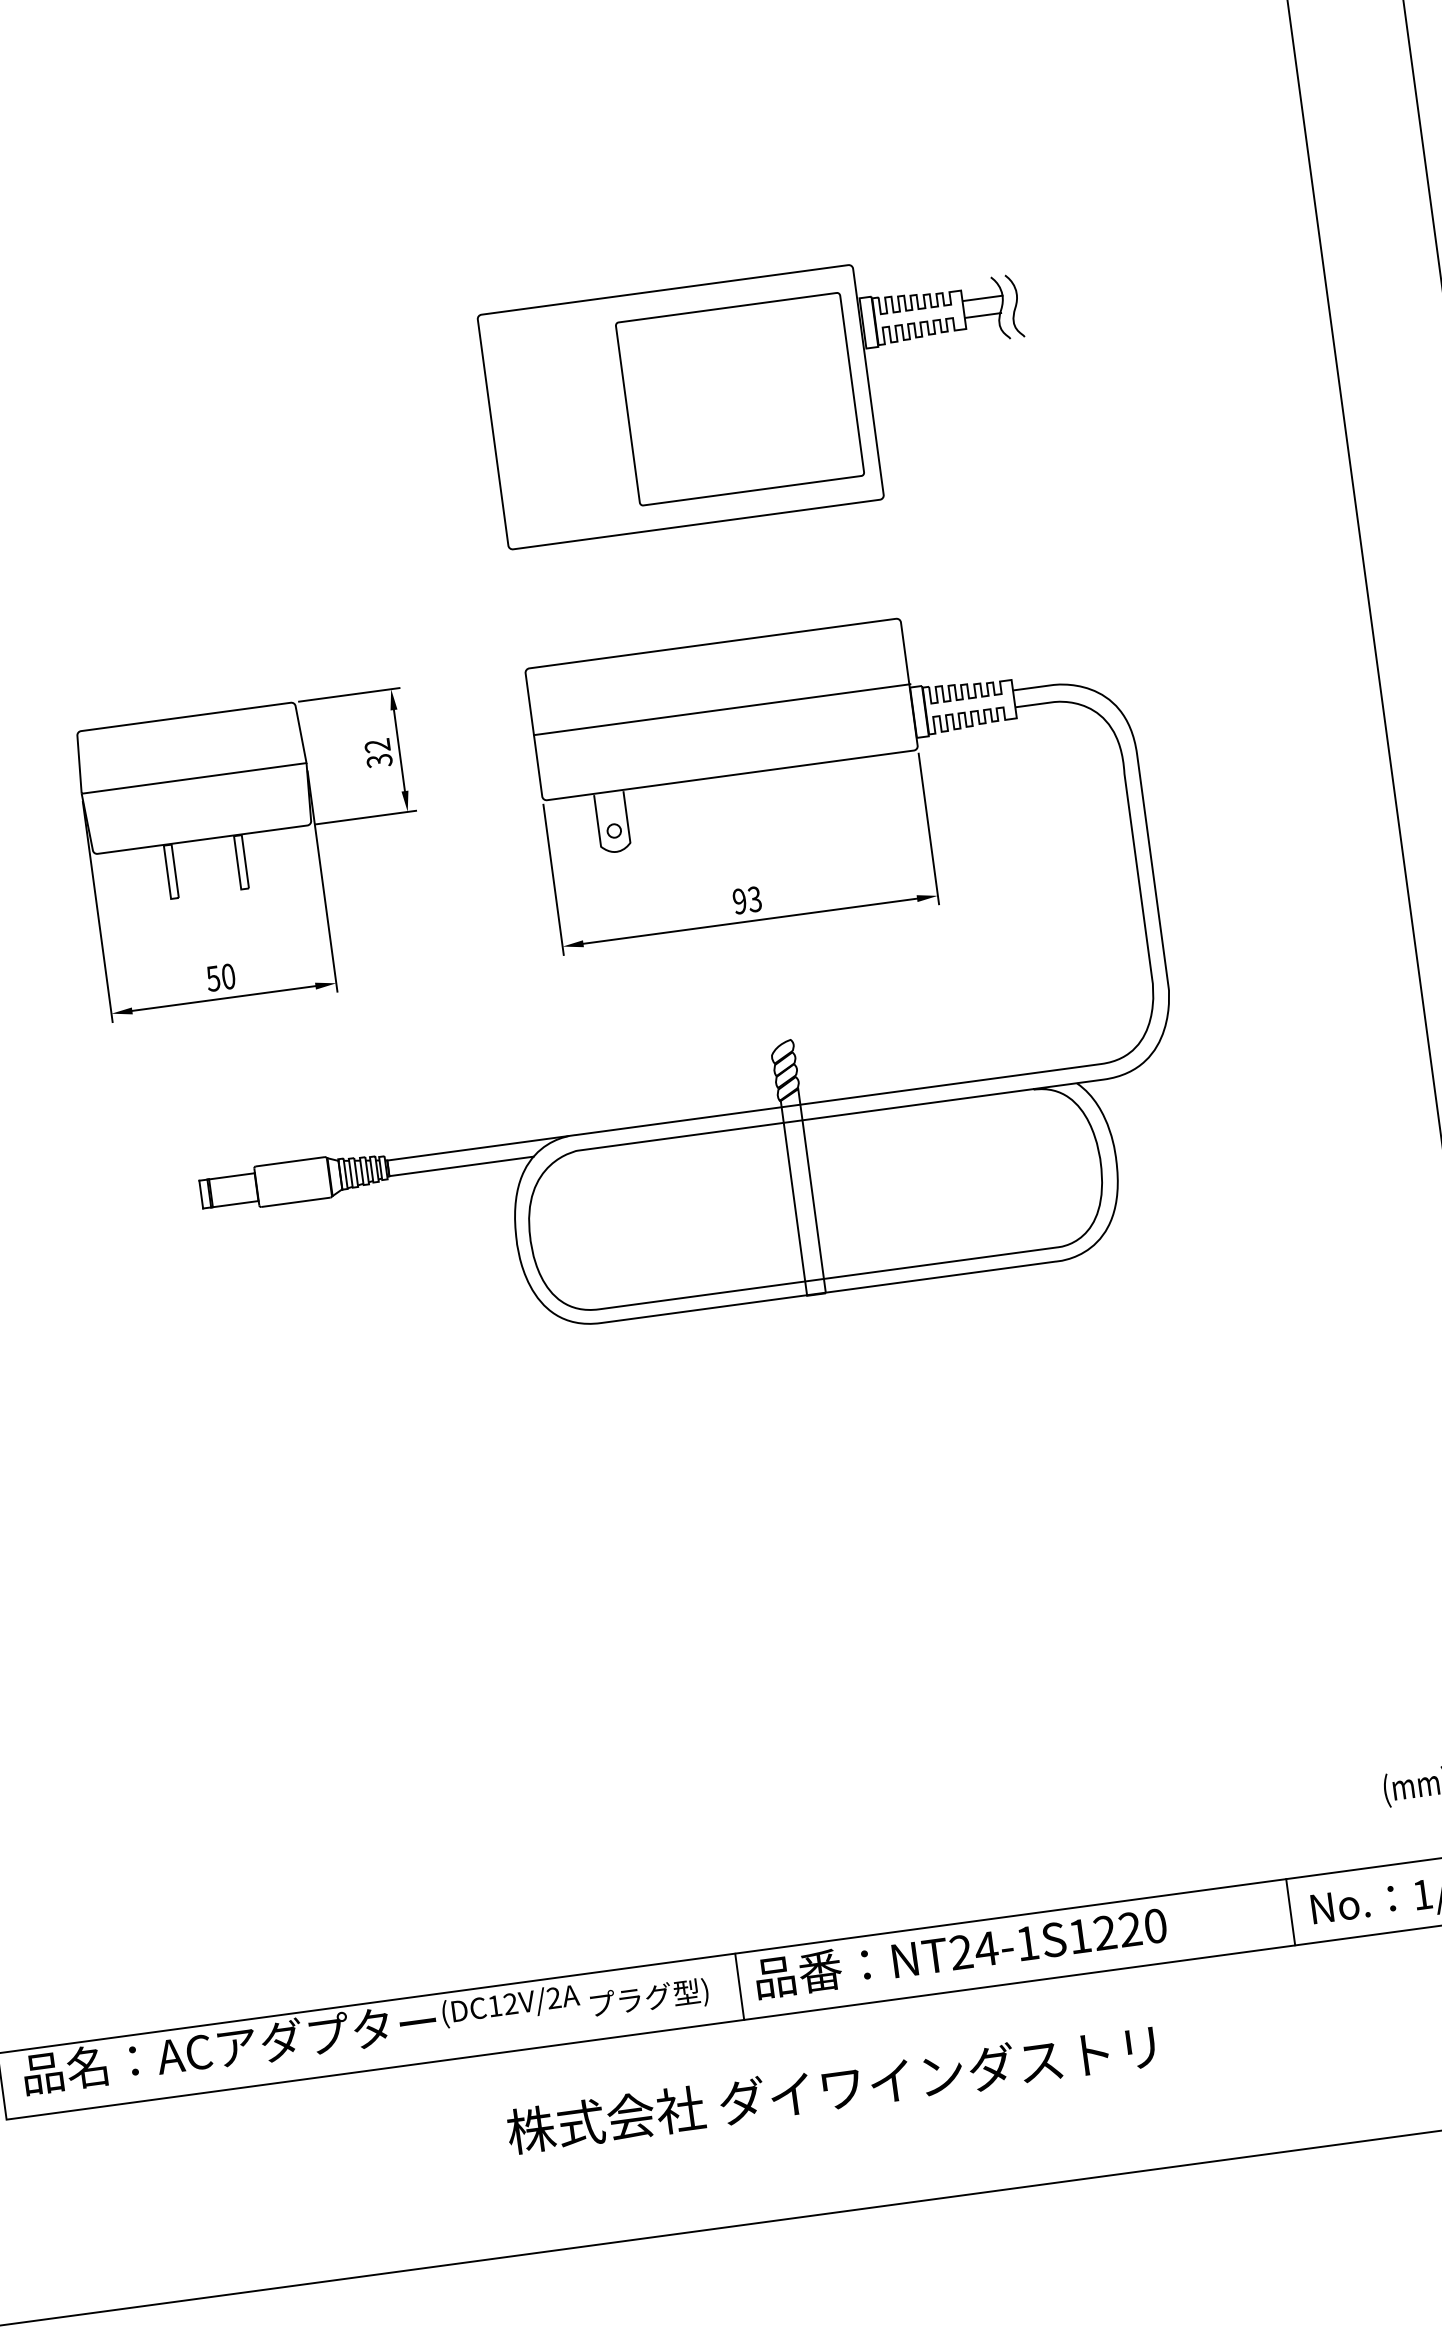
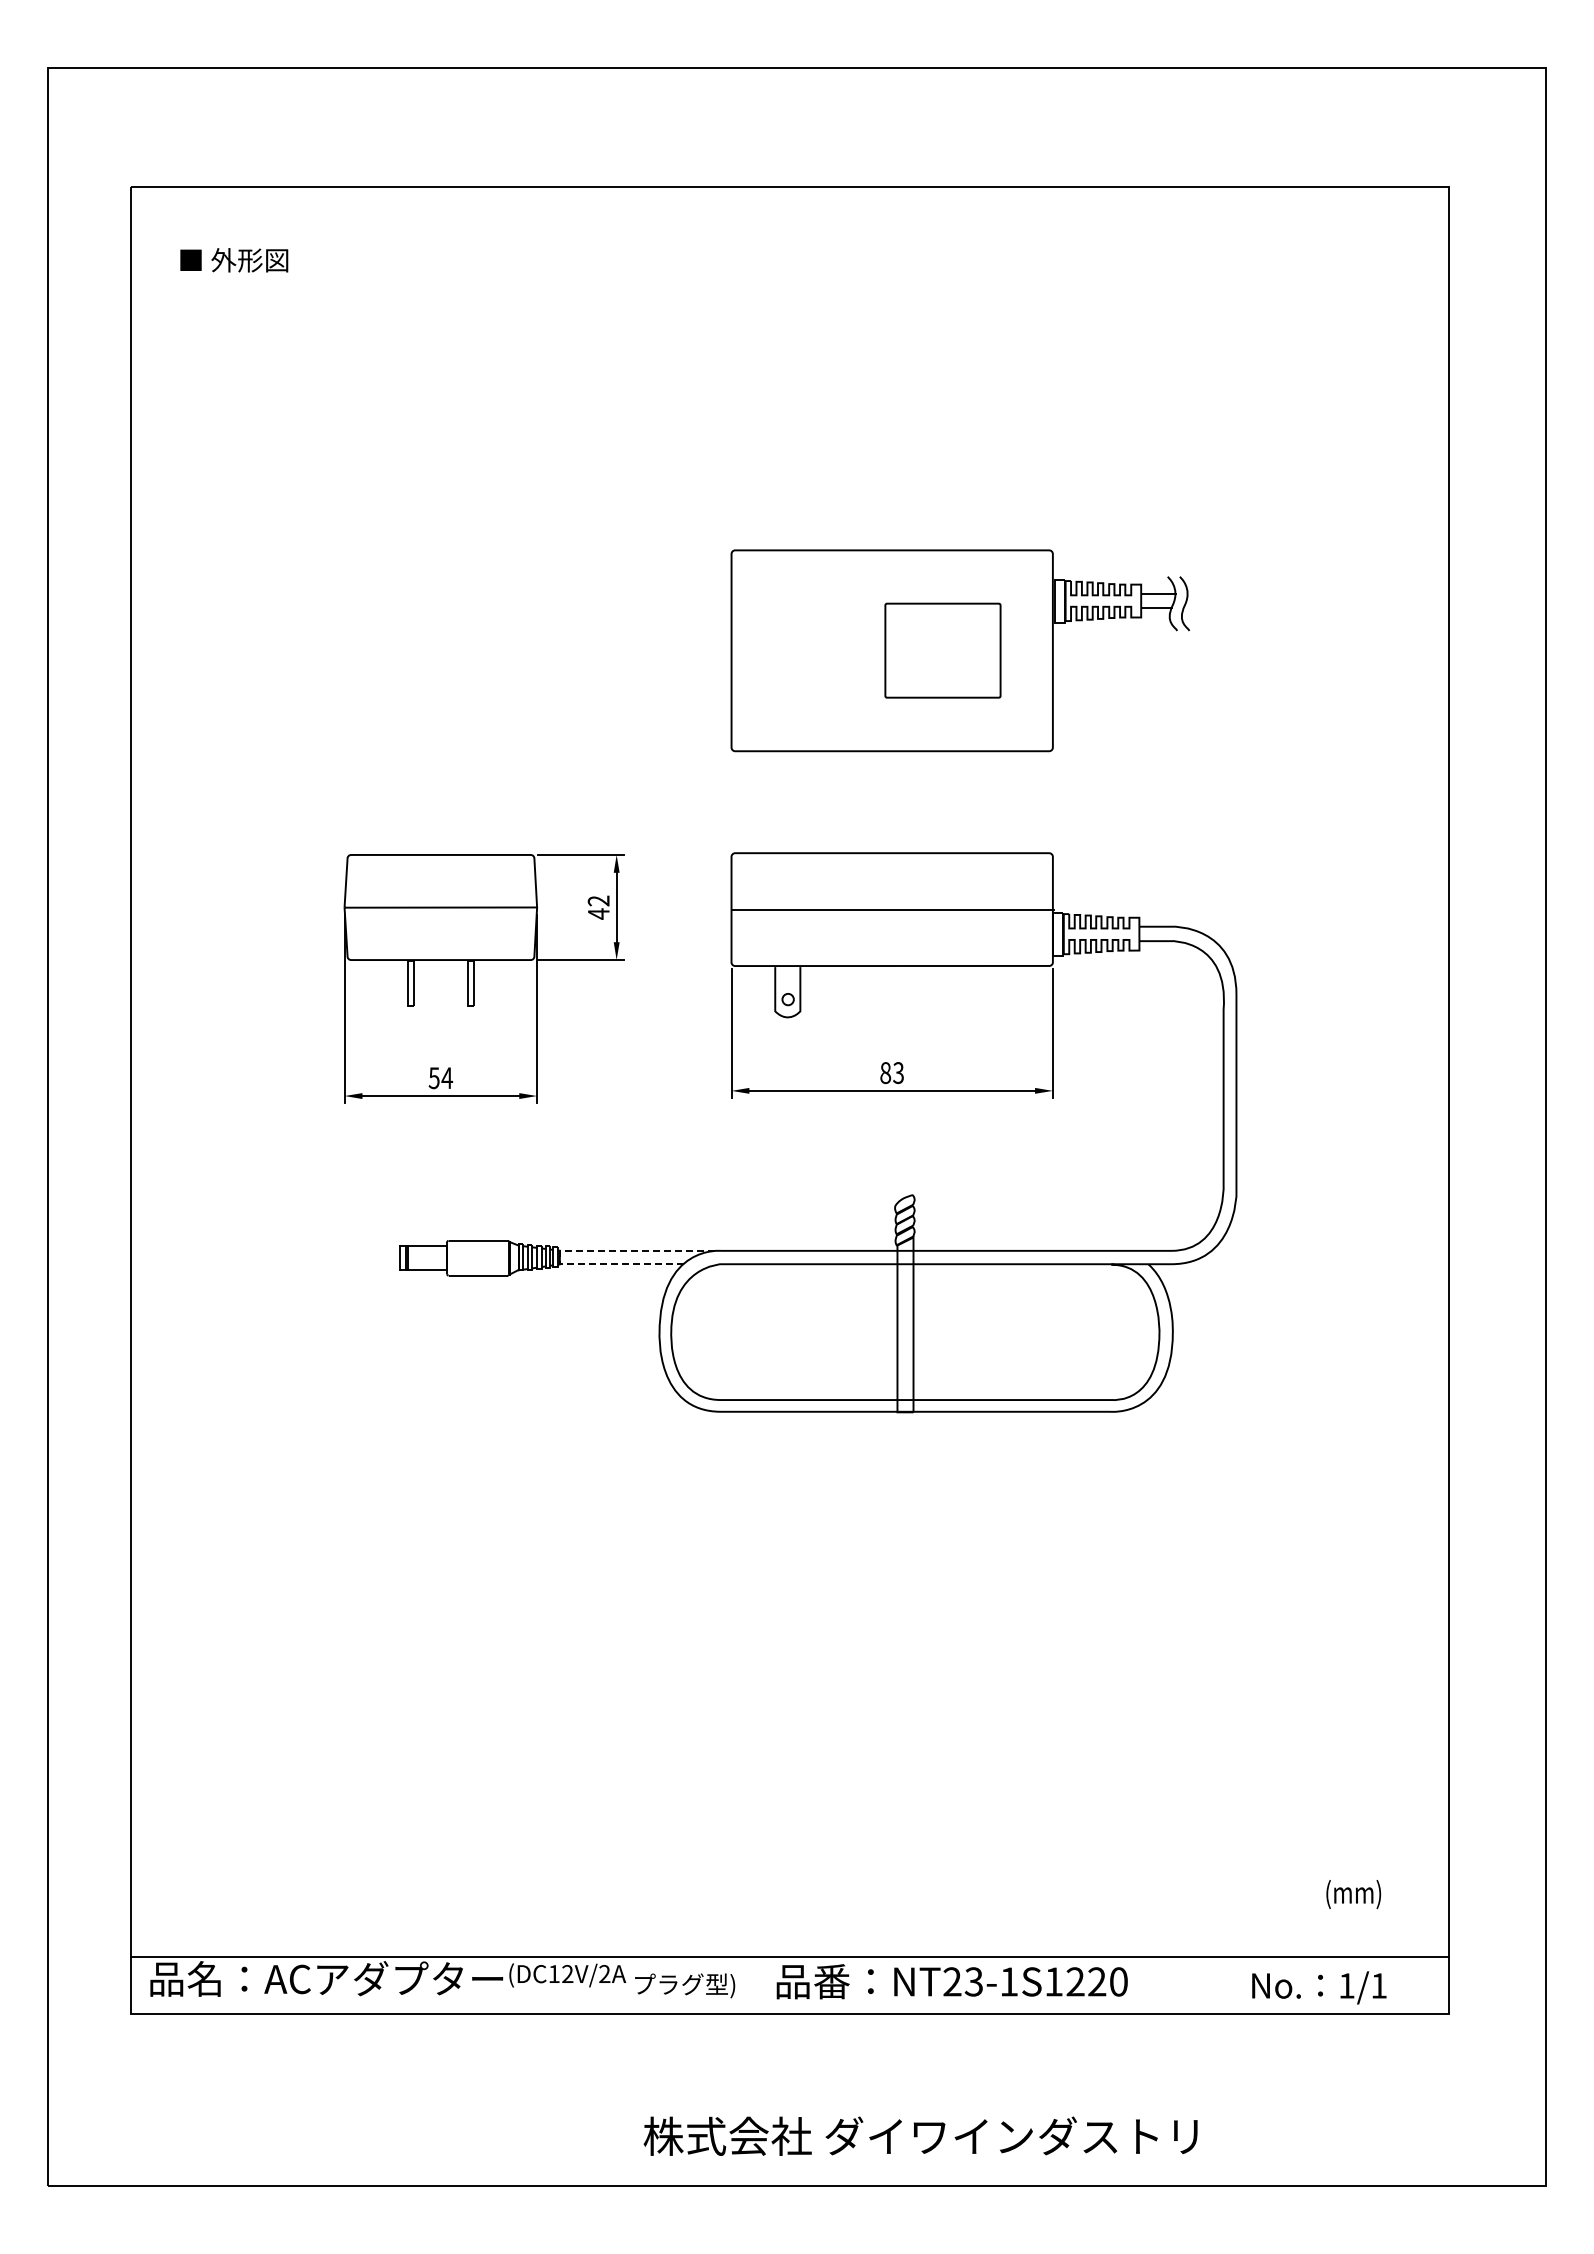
part: (739, 398) -> (942, 650), size x0.6
text: (379, 760) -> (598, 913), 32 -> 42
text: (739, 900) -> (885, 1072), 93 -> 83
text: (228, 976) -> (447, 1078), 50 -> 54
line: (396, 1158) -> (567, 1250), solid -> dashed
line: (1290, 1912) -> (1233, 1985), removed
text: (985, 1948) -> (973, 1981), NT24-1S1220 -> NT23-1S1220
line: (740, 1986) -> (762, 1985), removed
text: (831, 2088) -> (920, 2135), moved

